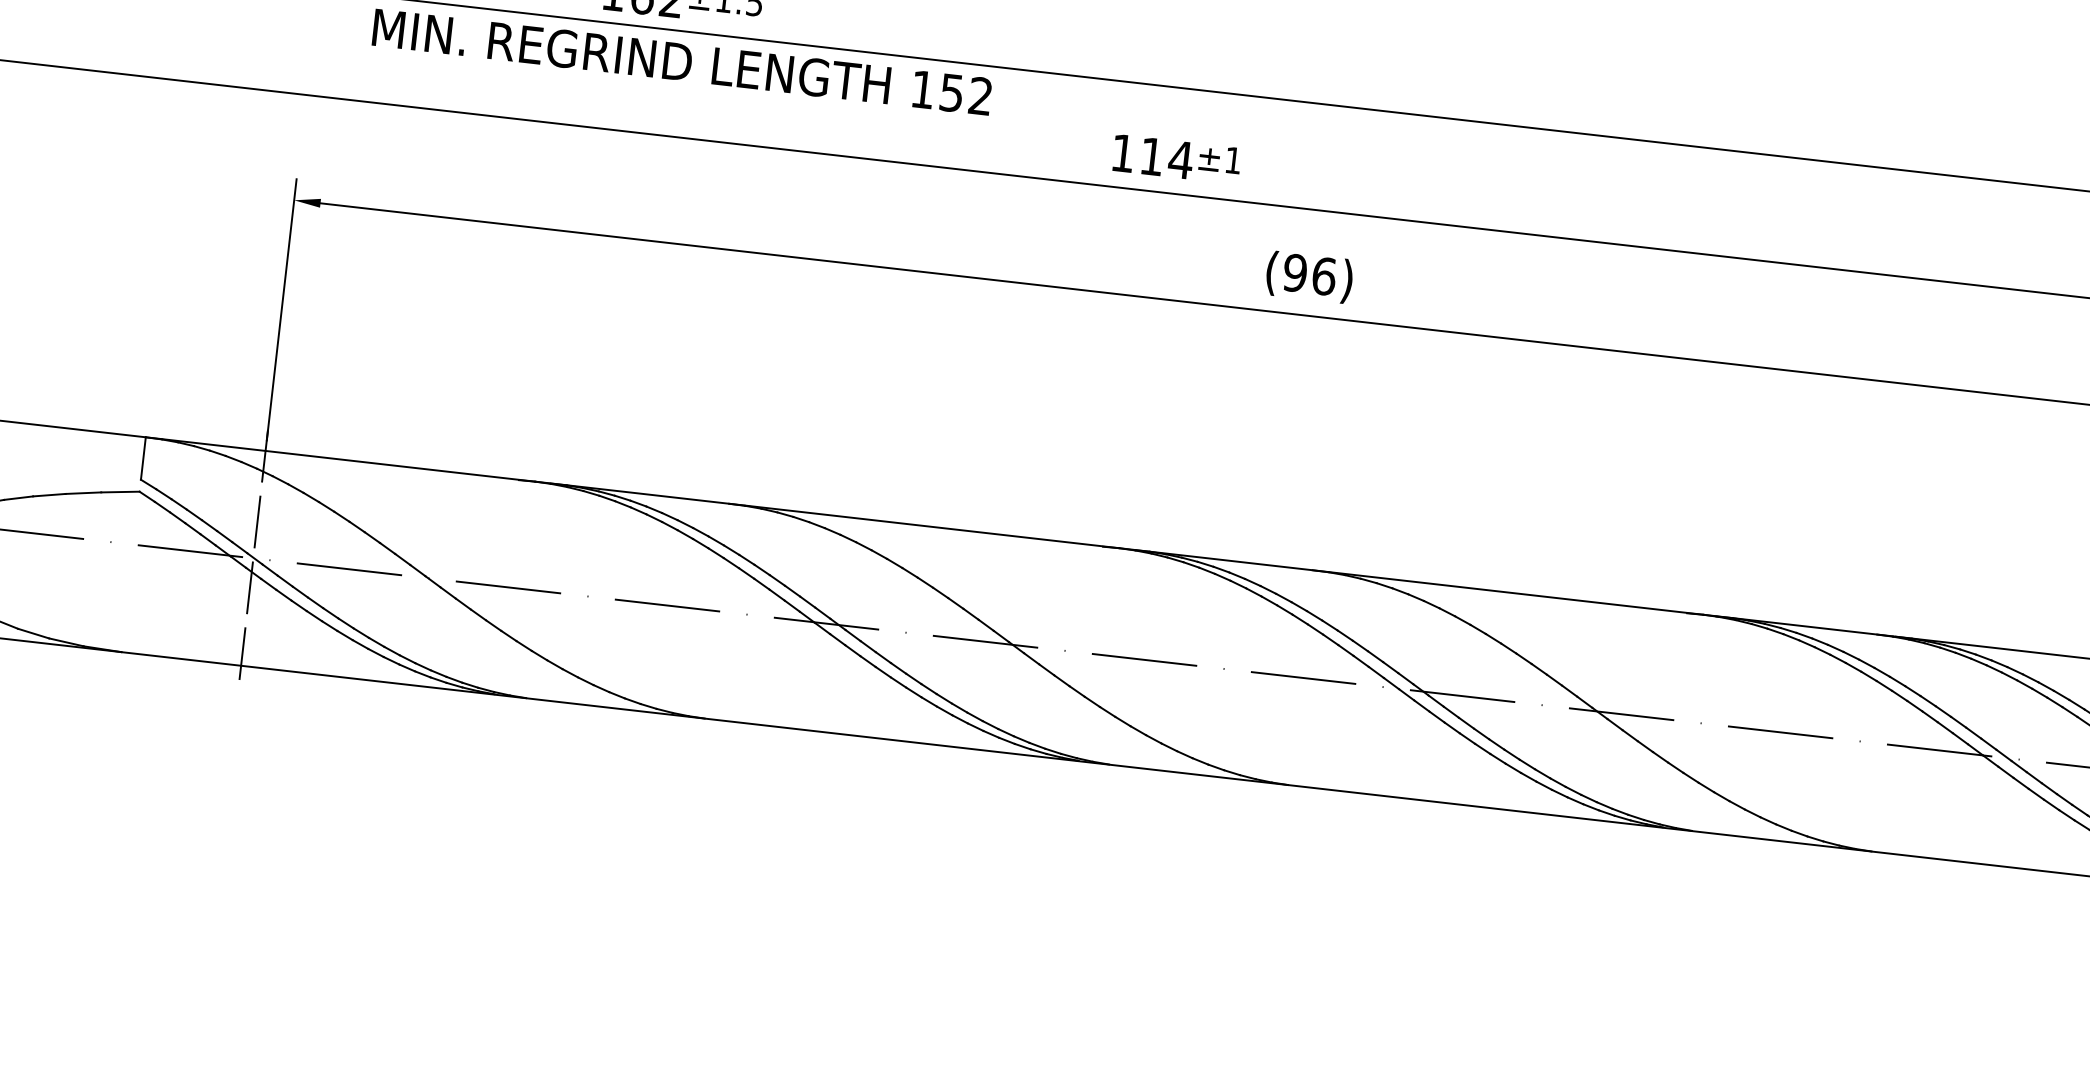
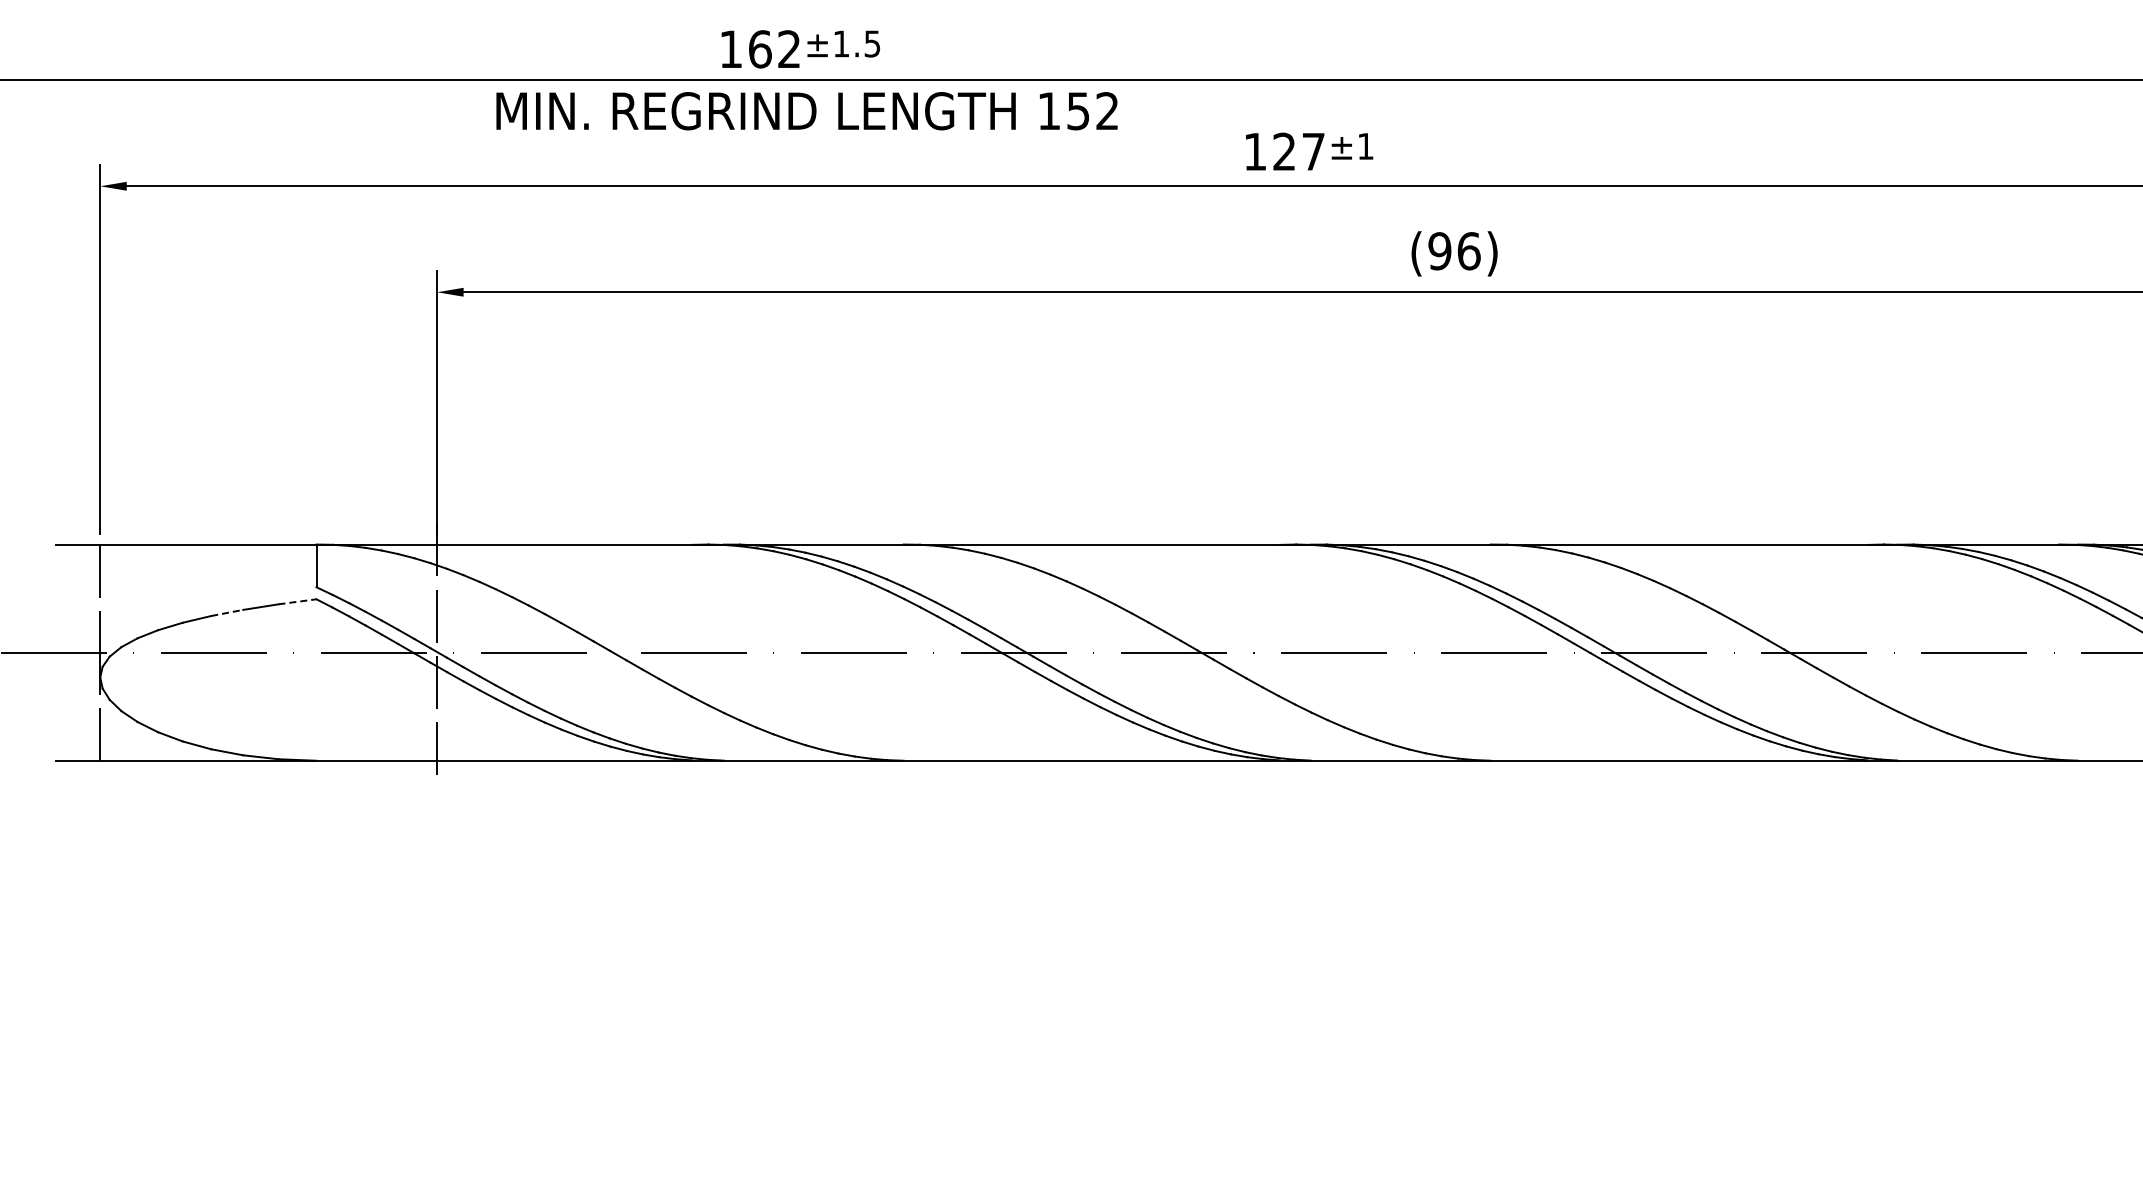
text: (1166, 158) -> (1299, 151), 114 -> 127
line: (120, 491) -> (297, 601), solid -> dashed
line: (49, 494) -> (227, 612), solid -> dashed

